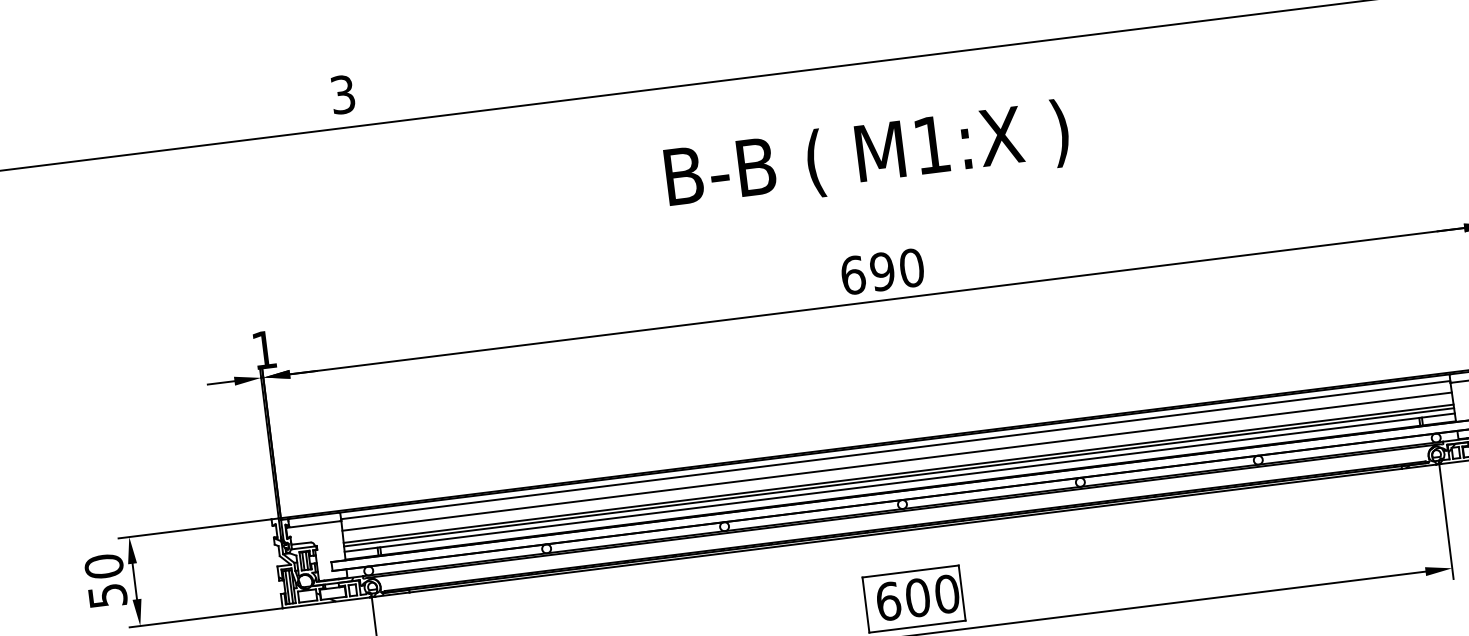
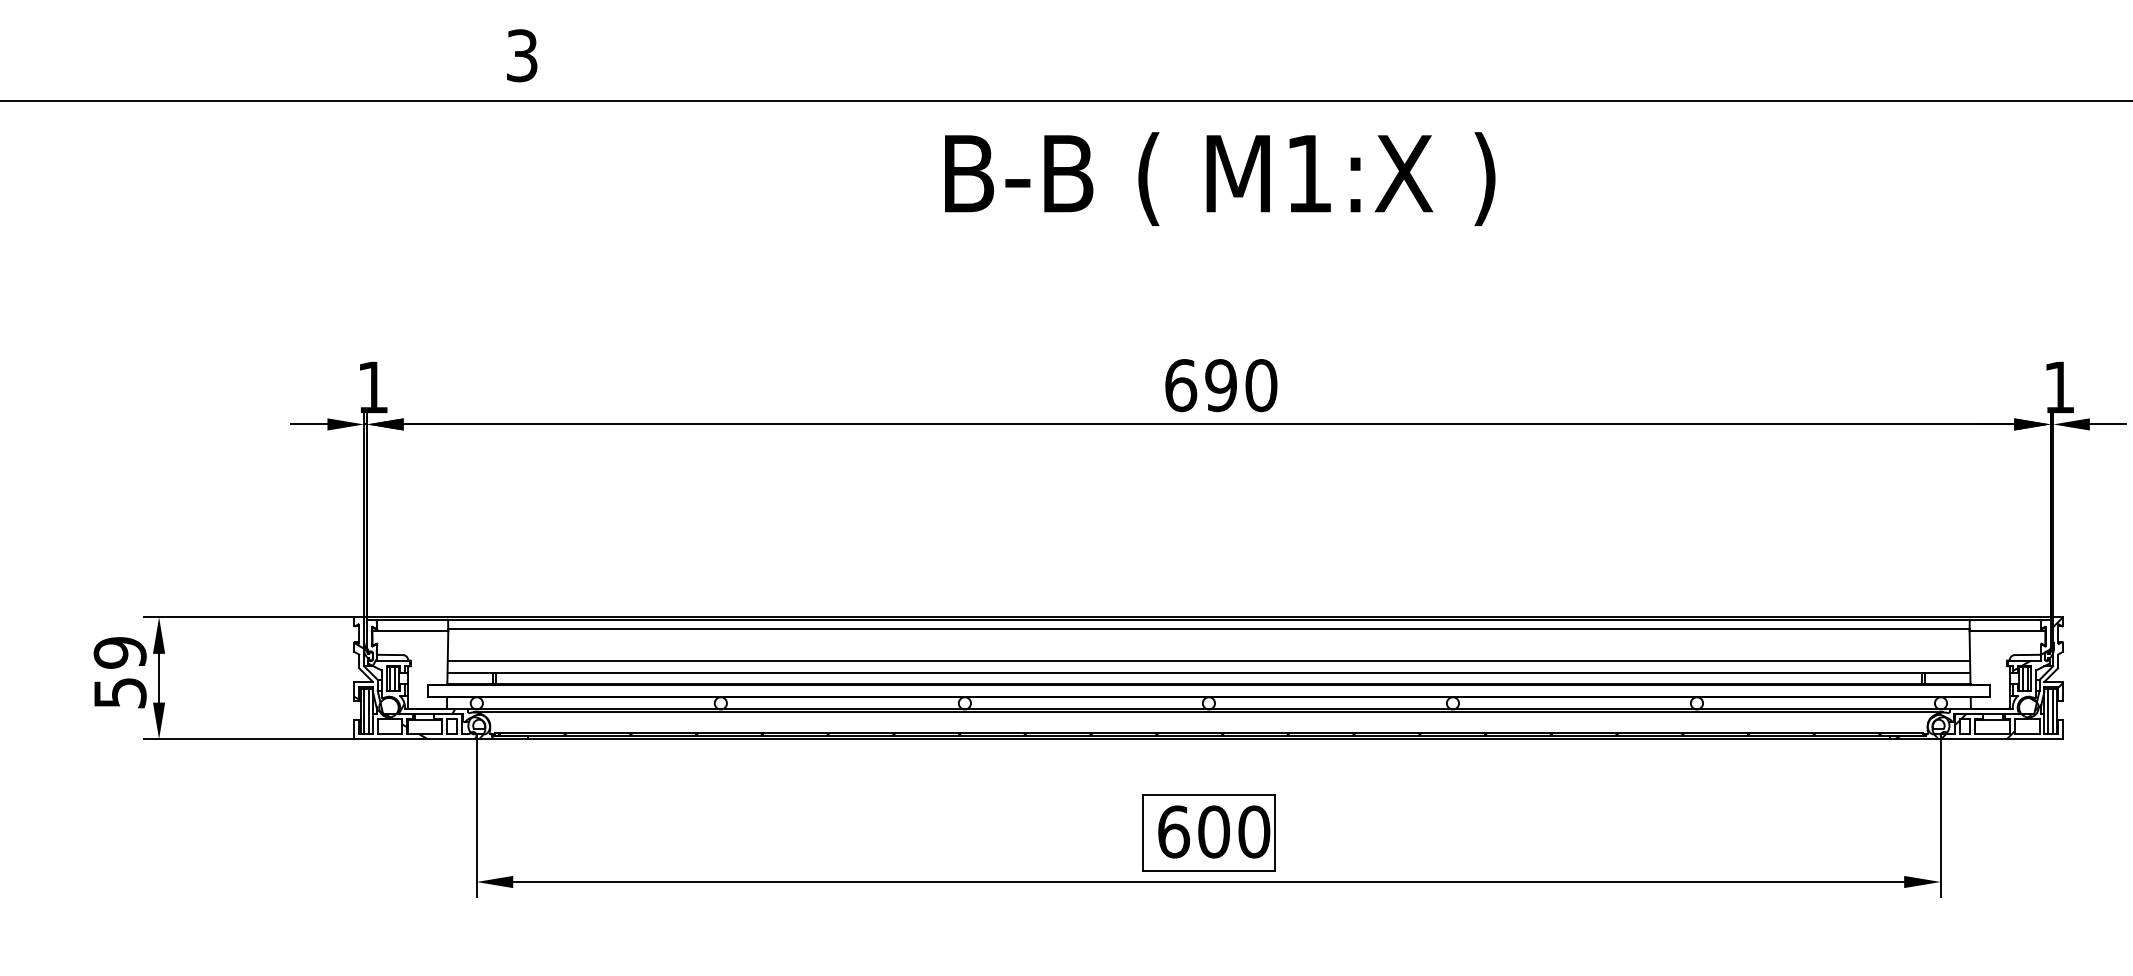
text: (867, 156) -> (1220, 178), moved
line: (896, 461) -> (1208, 644), removed
line: (898, 477) -> (1208, 666), removed
text: (103, 566) -> (119, 652), 50 -> 59

